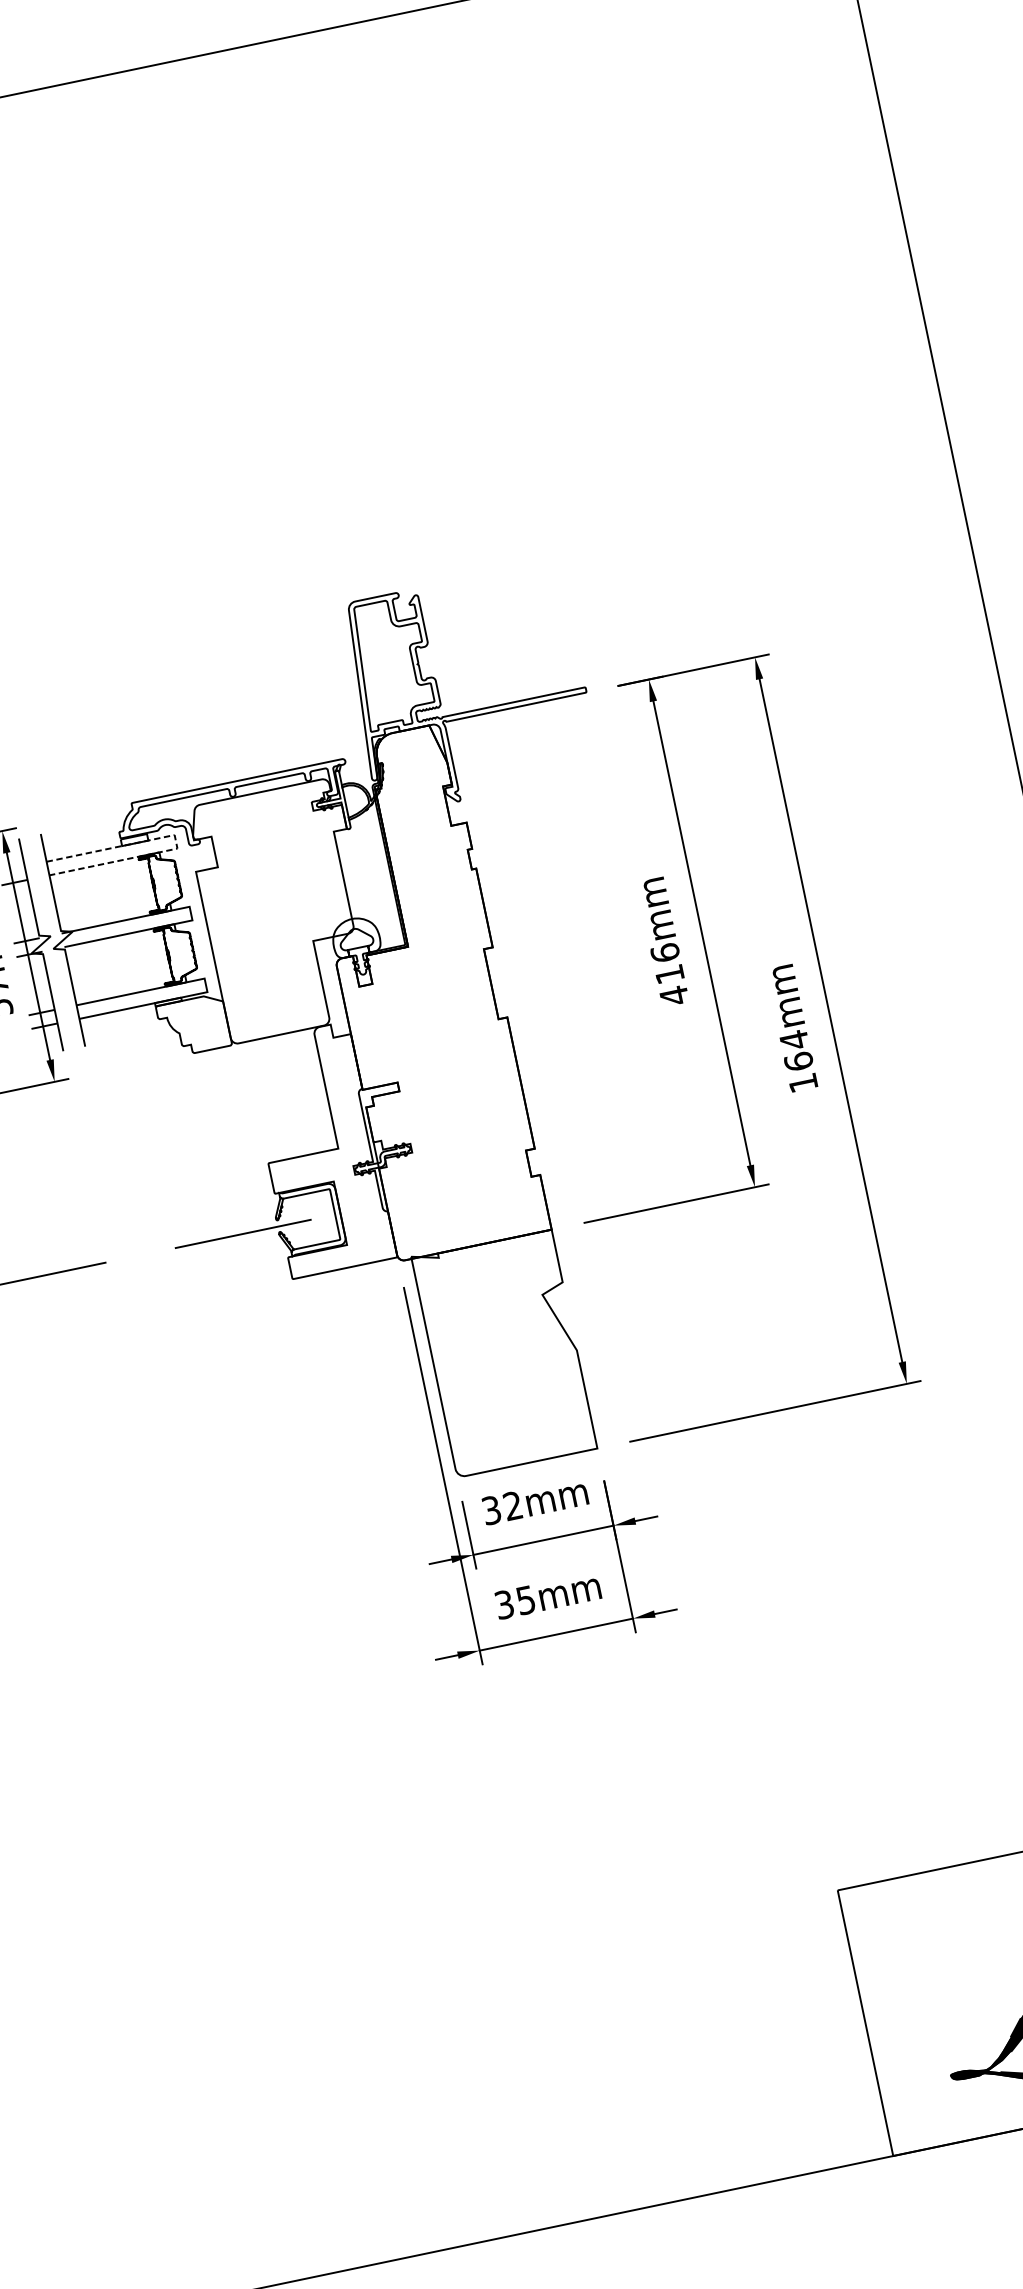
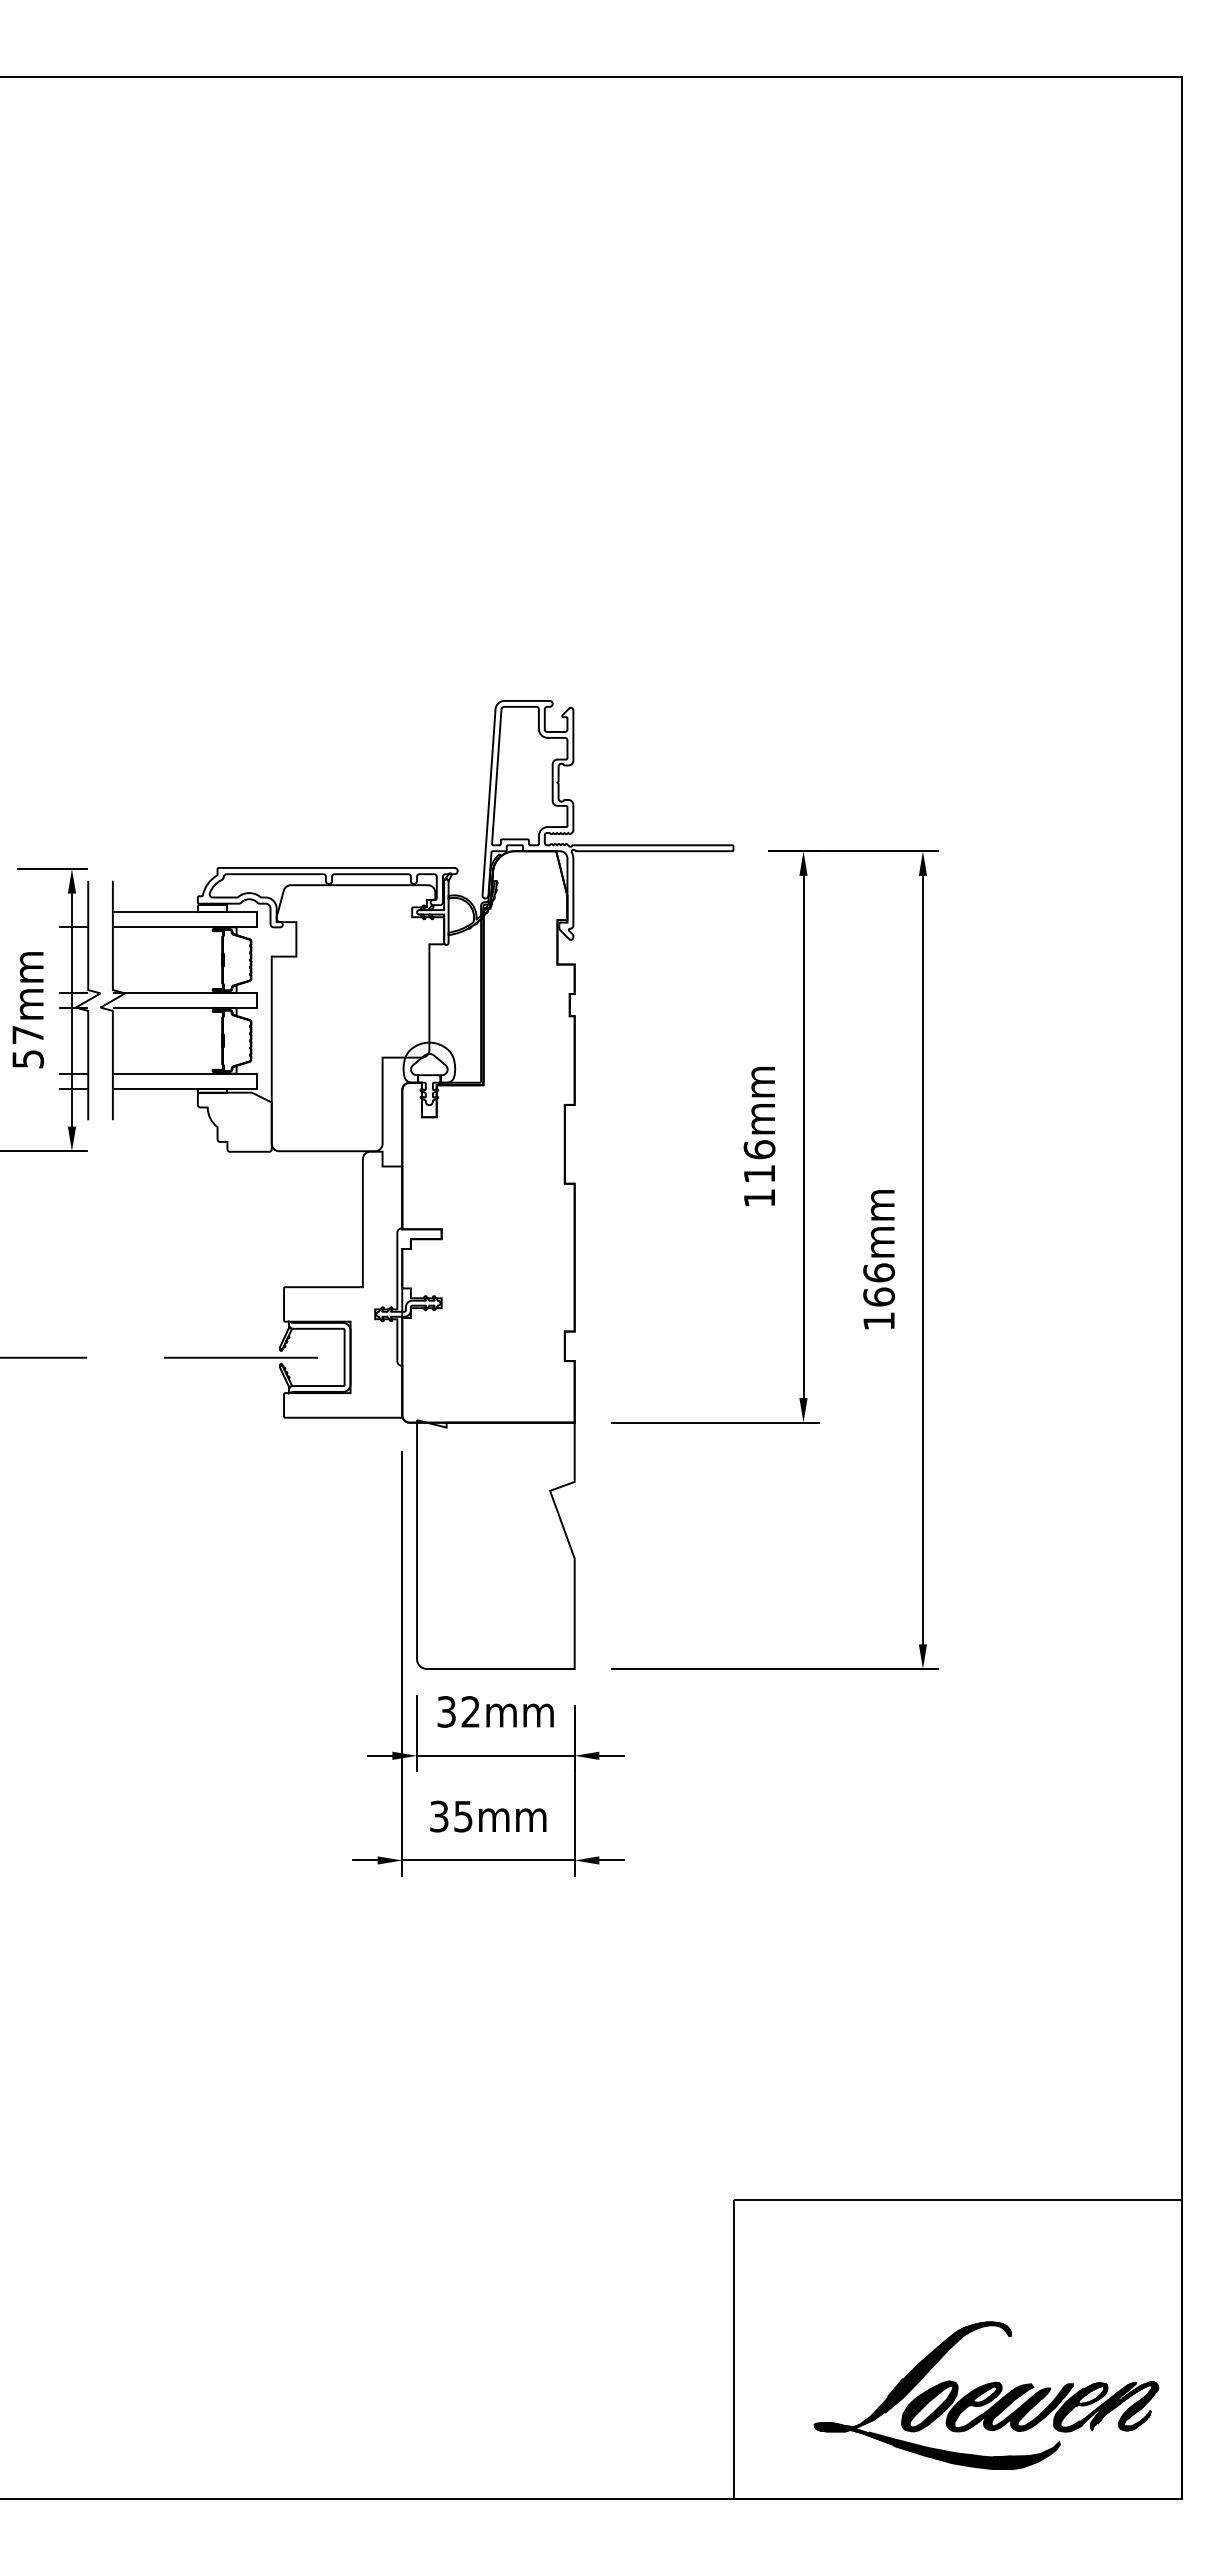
line: (175, 841) -> (256, 919), dashed -> solid
text: (674, 996) -> (759, 1198), 416mm -> 116mm
text: (793, 1040) -> (878, 1273), 164mm -> 166mm

